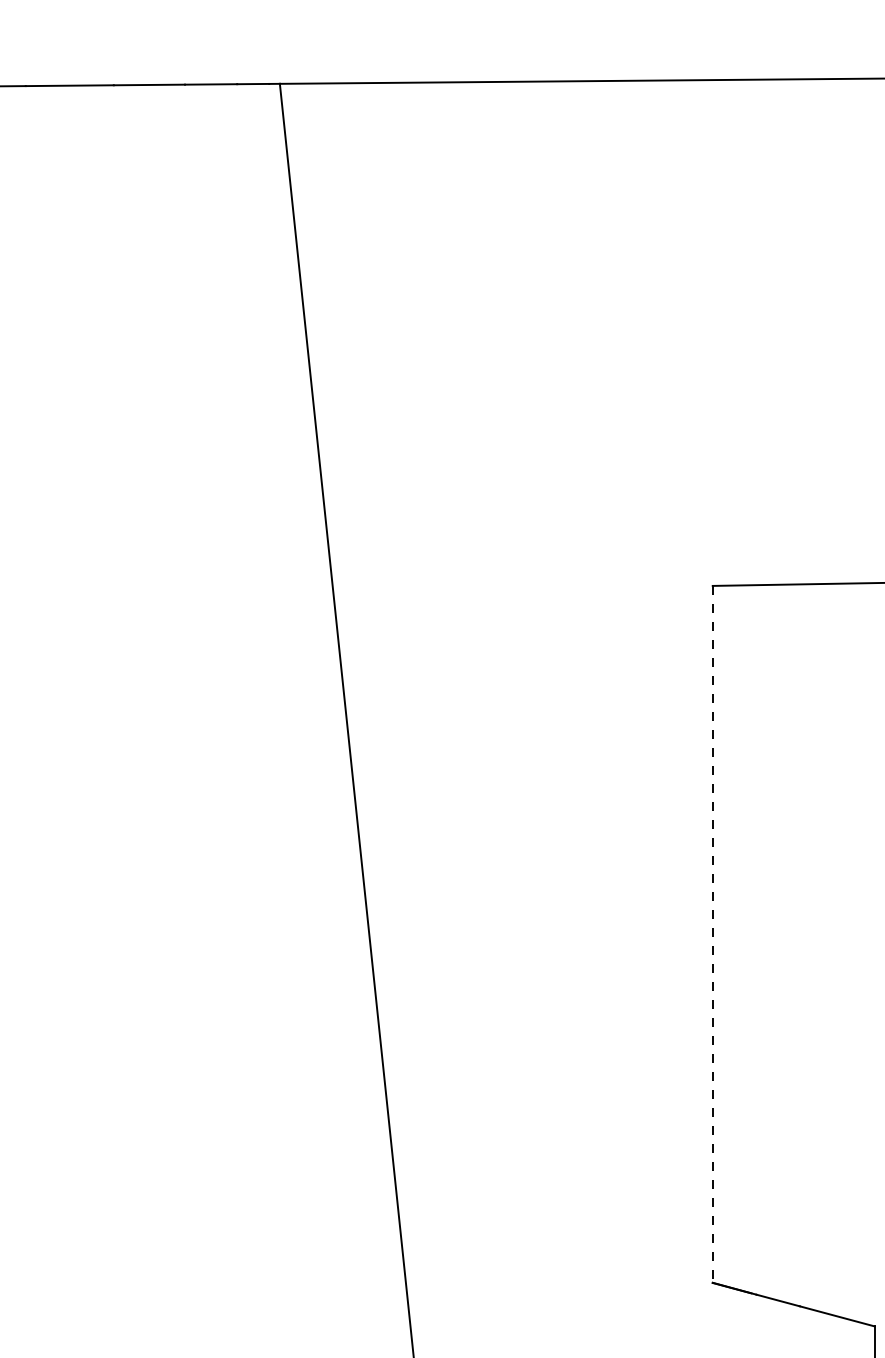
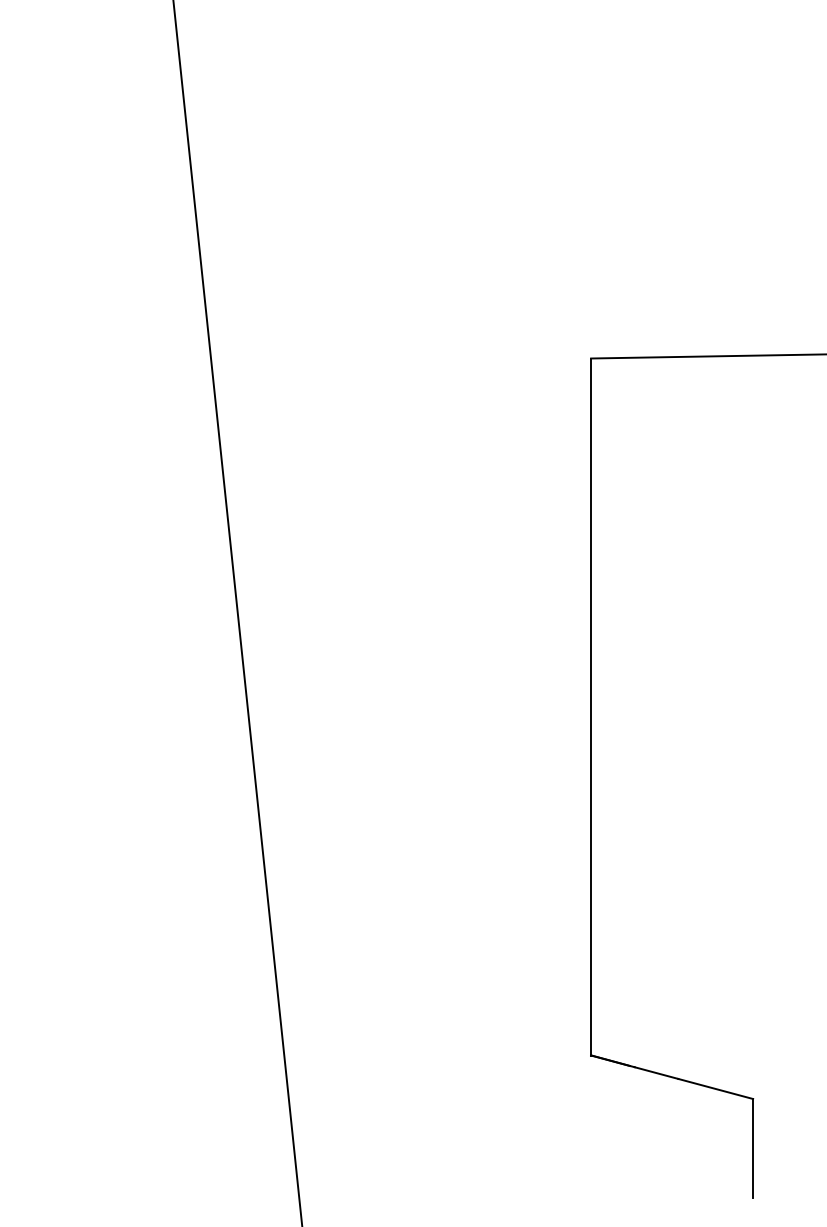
line: (712, 934) -> (590, 707), dashed -> solid

